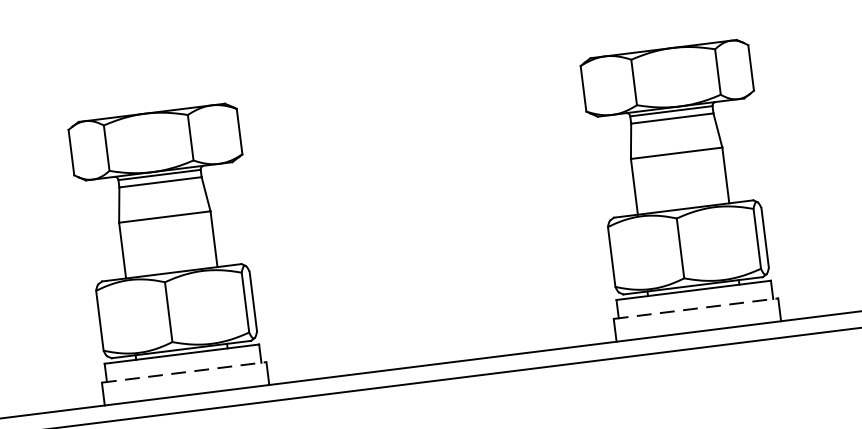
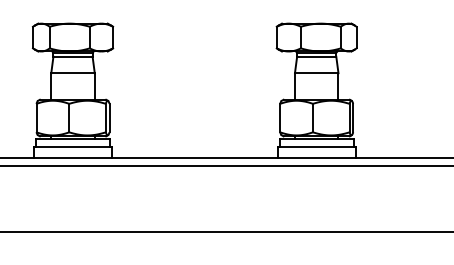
line: (697, 309) -> (317, 147), dashed -> solid
line: (185, 372) -> (73, 147), dashed -> solid

